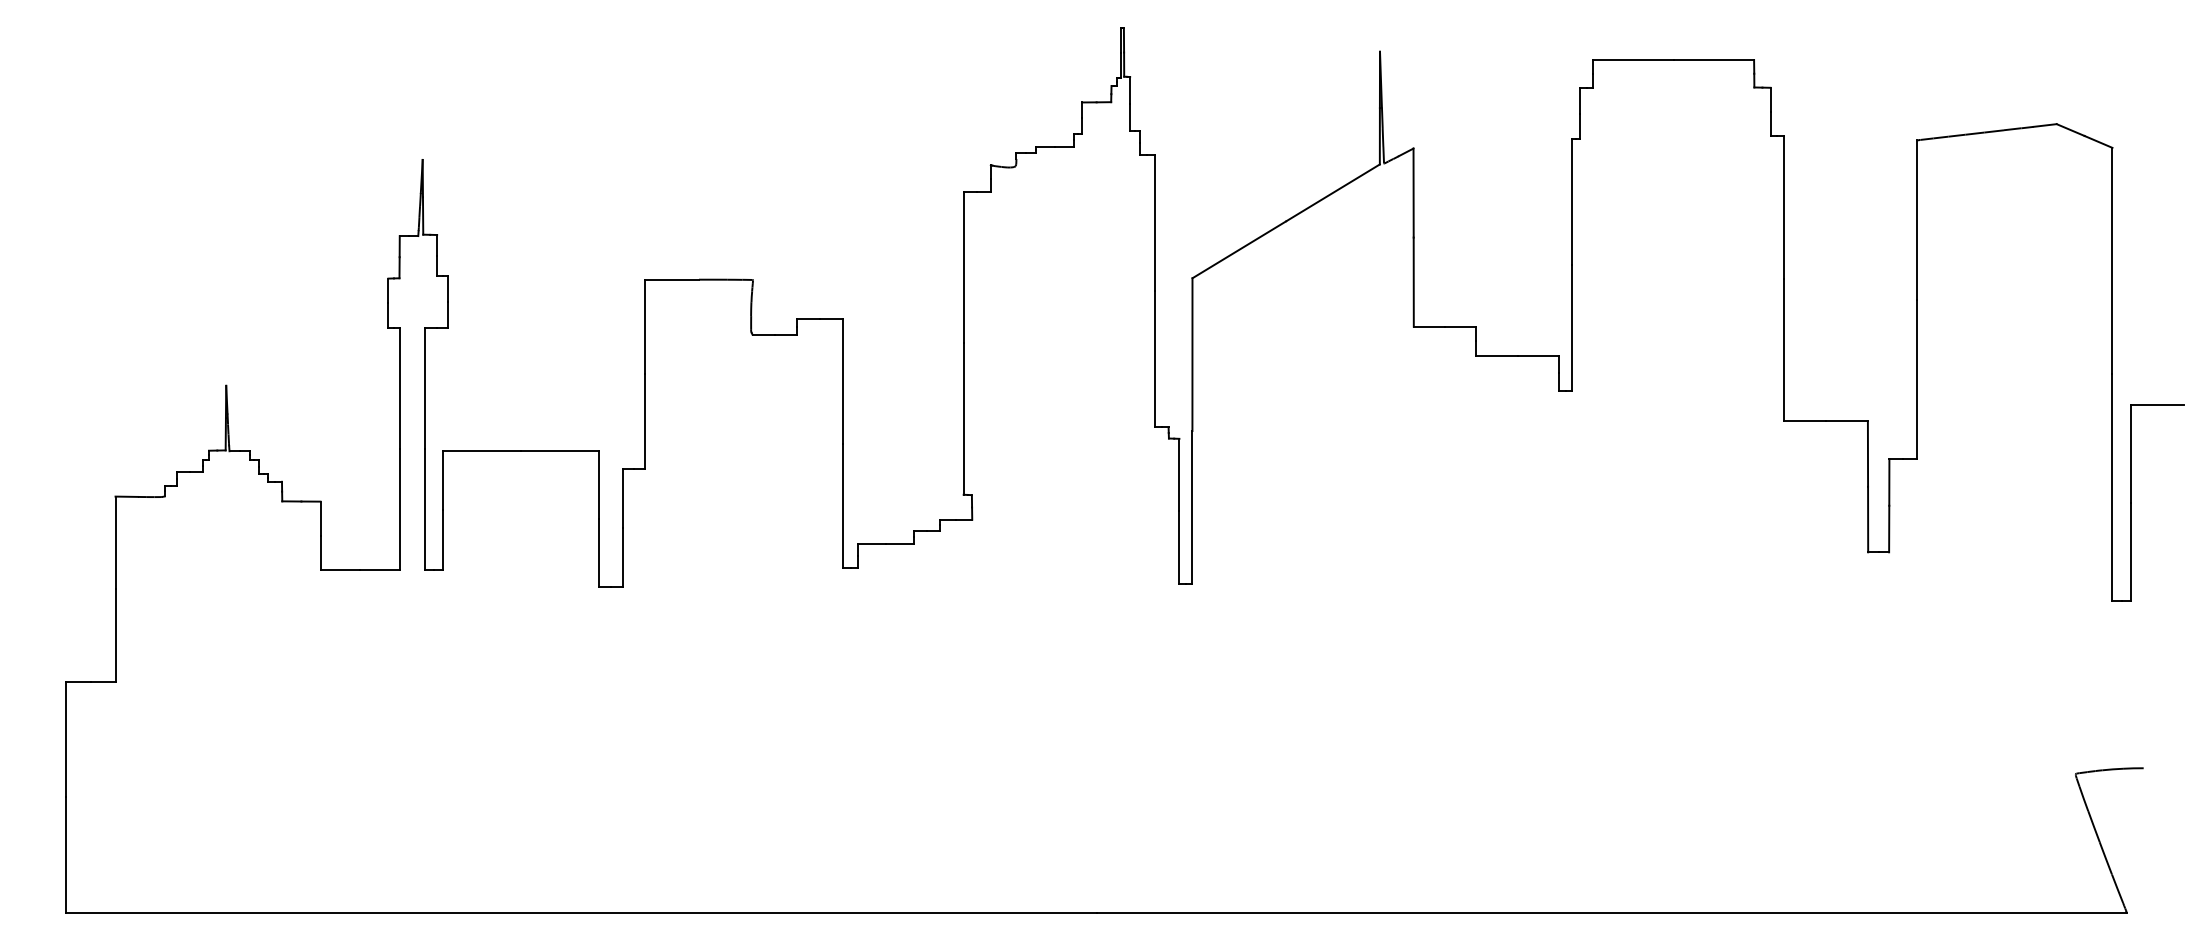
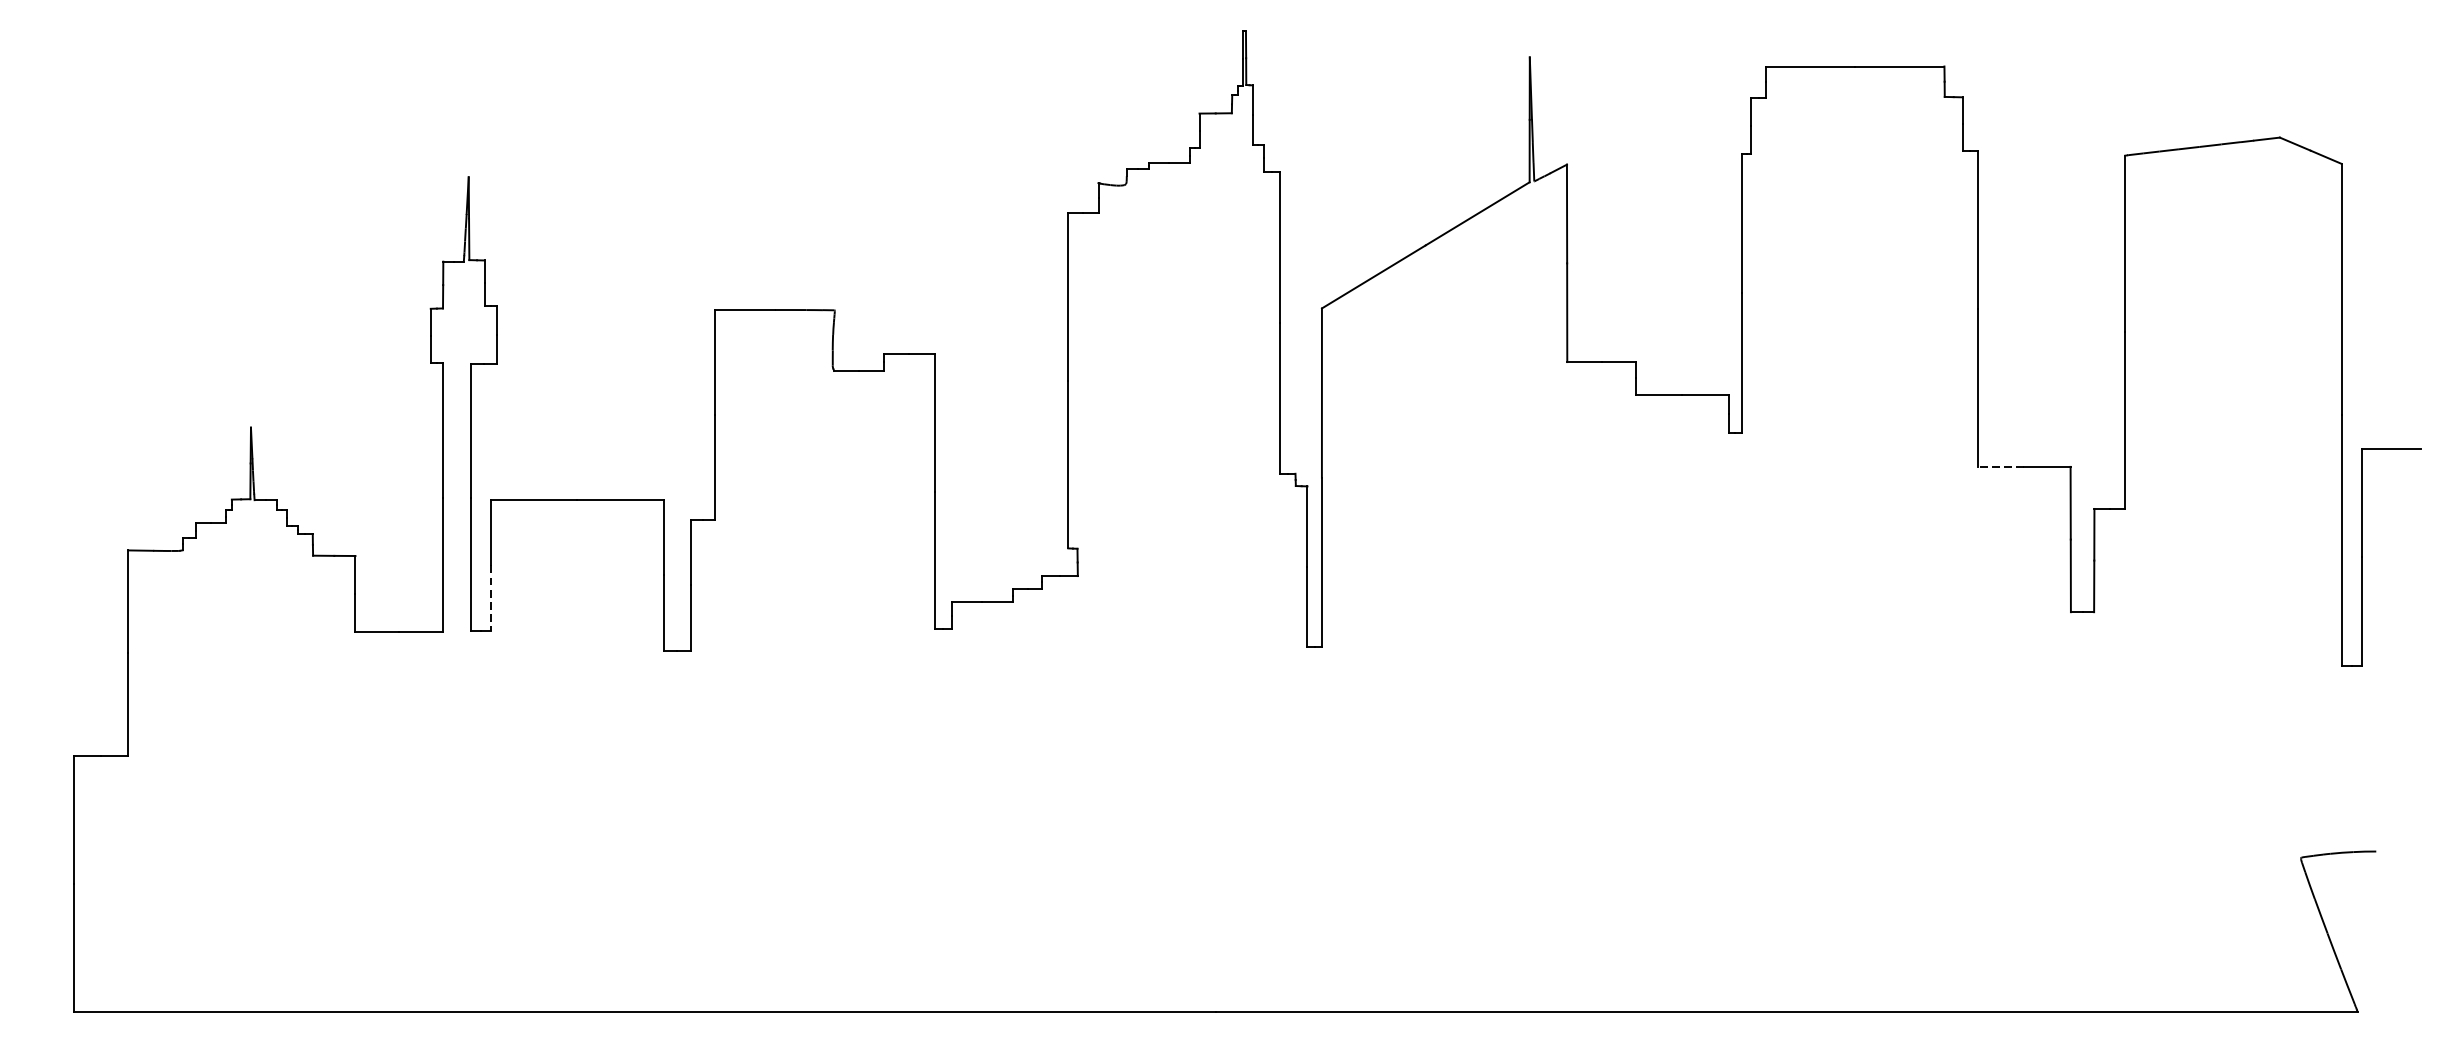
line: (1805, 421) -> (2001, 467), solid -> dashed
line: (442, 539) -> (490, 597), solid -> dashed

